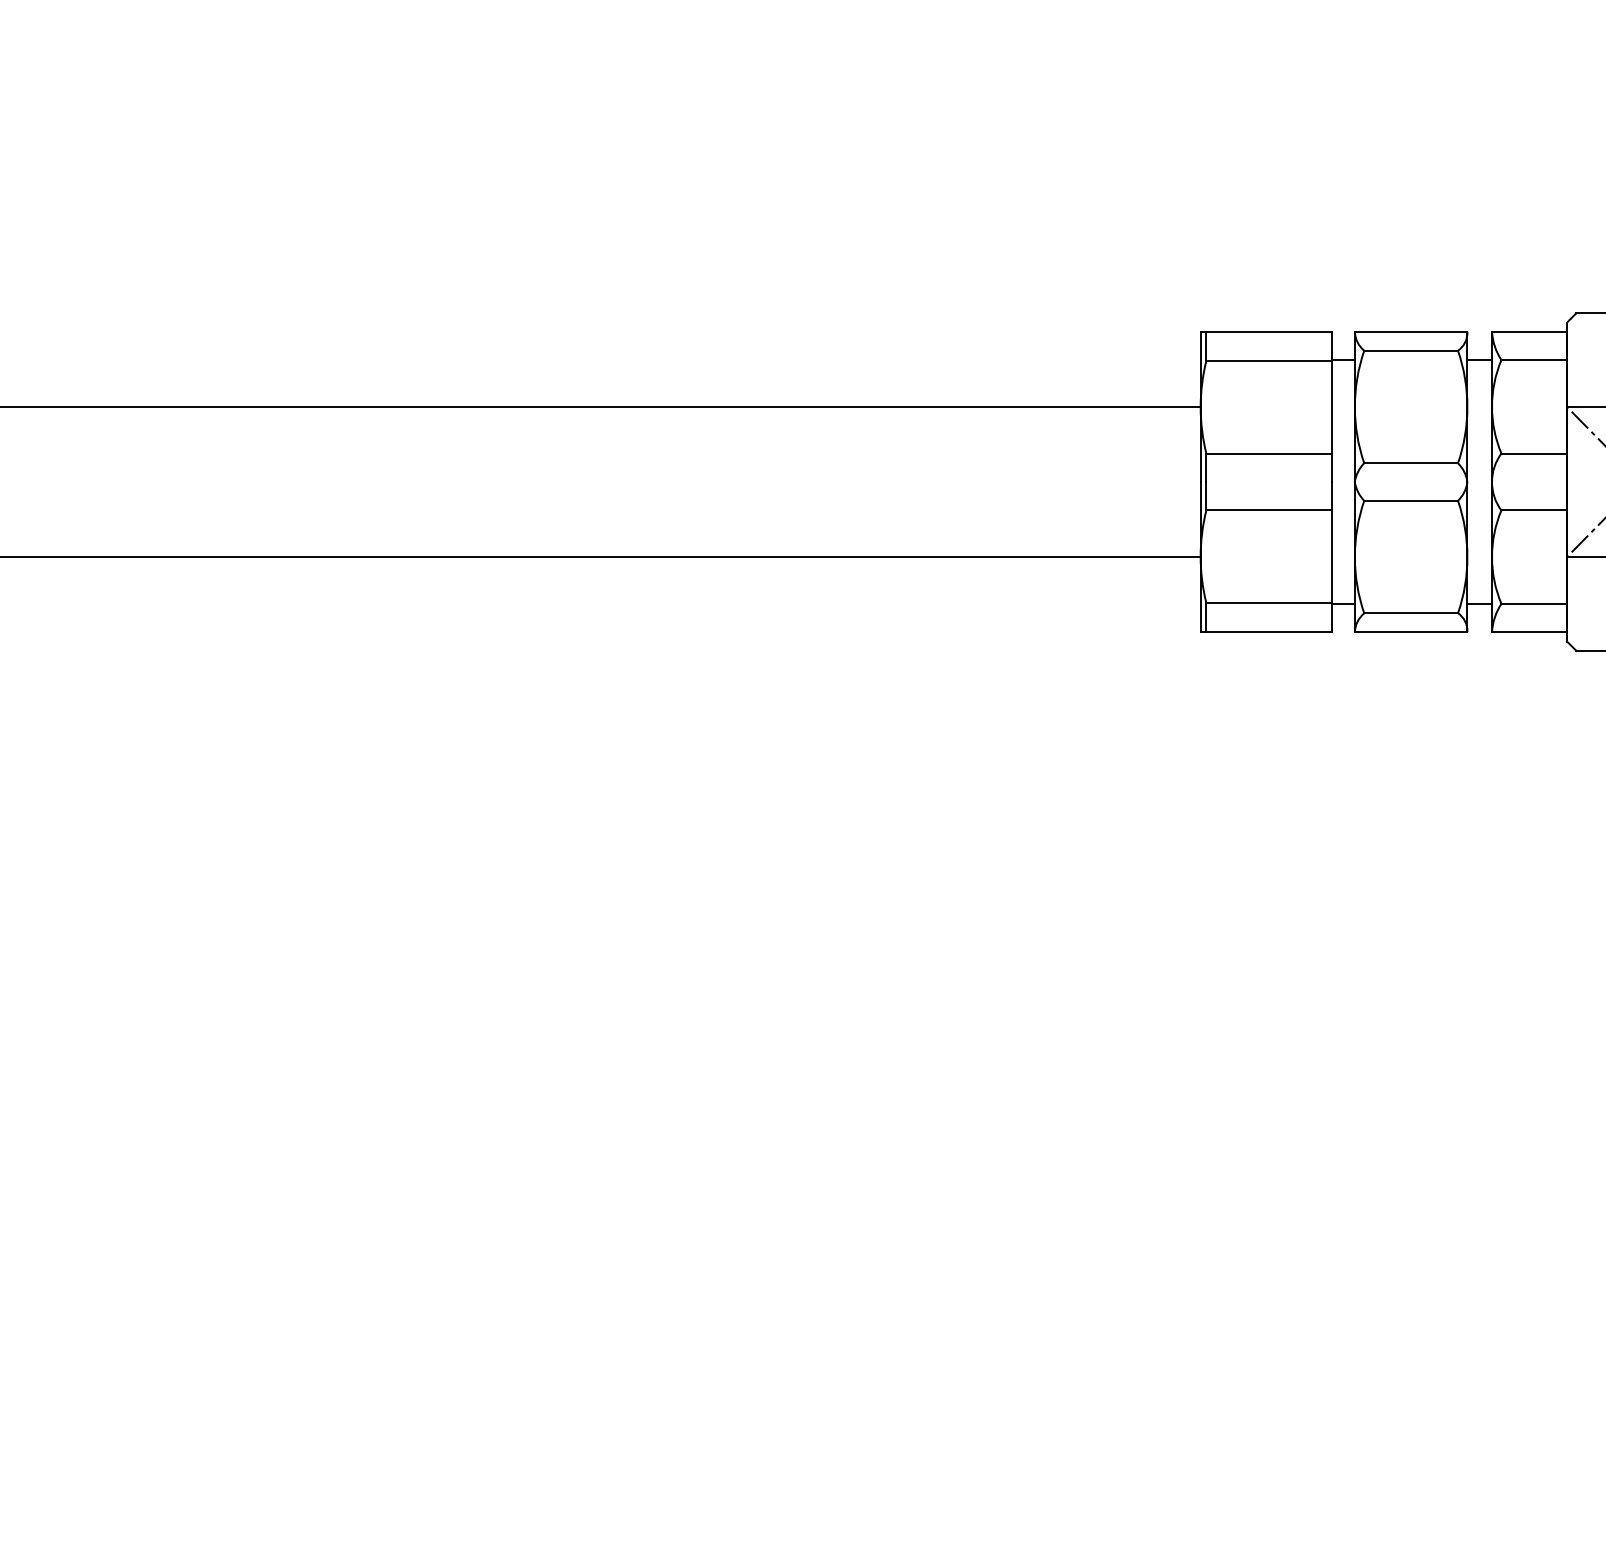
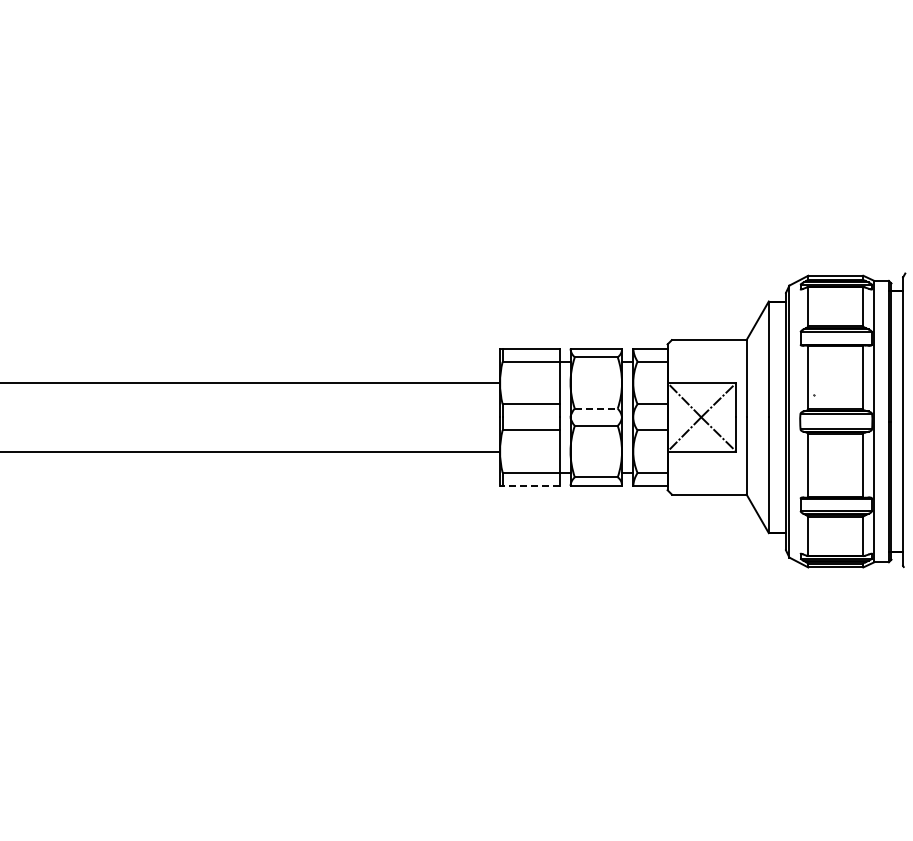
line: (1411, 462) -> (596, 408), solid -> dashed
line: (1265, 631) -> (529, 485), solid -> dashed

